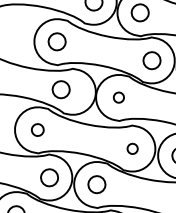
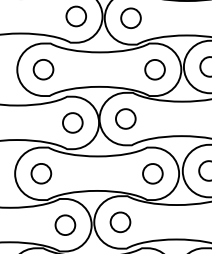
part: (60, 89) -> (72, 122), moved
part: (118, 97) -> (125, 118), size x1.67
part: (37, 129) -> (41, 173), size x1.43
part: (132, 148) -> (152, 173), size x1.67

